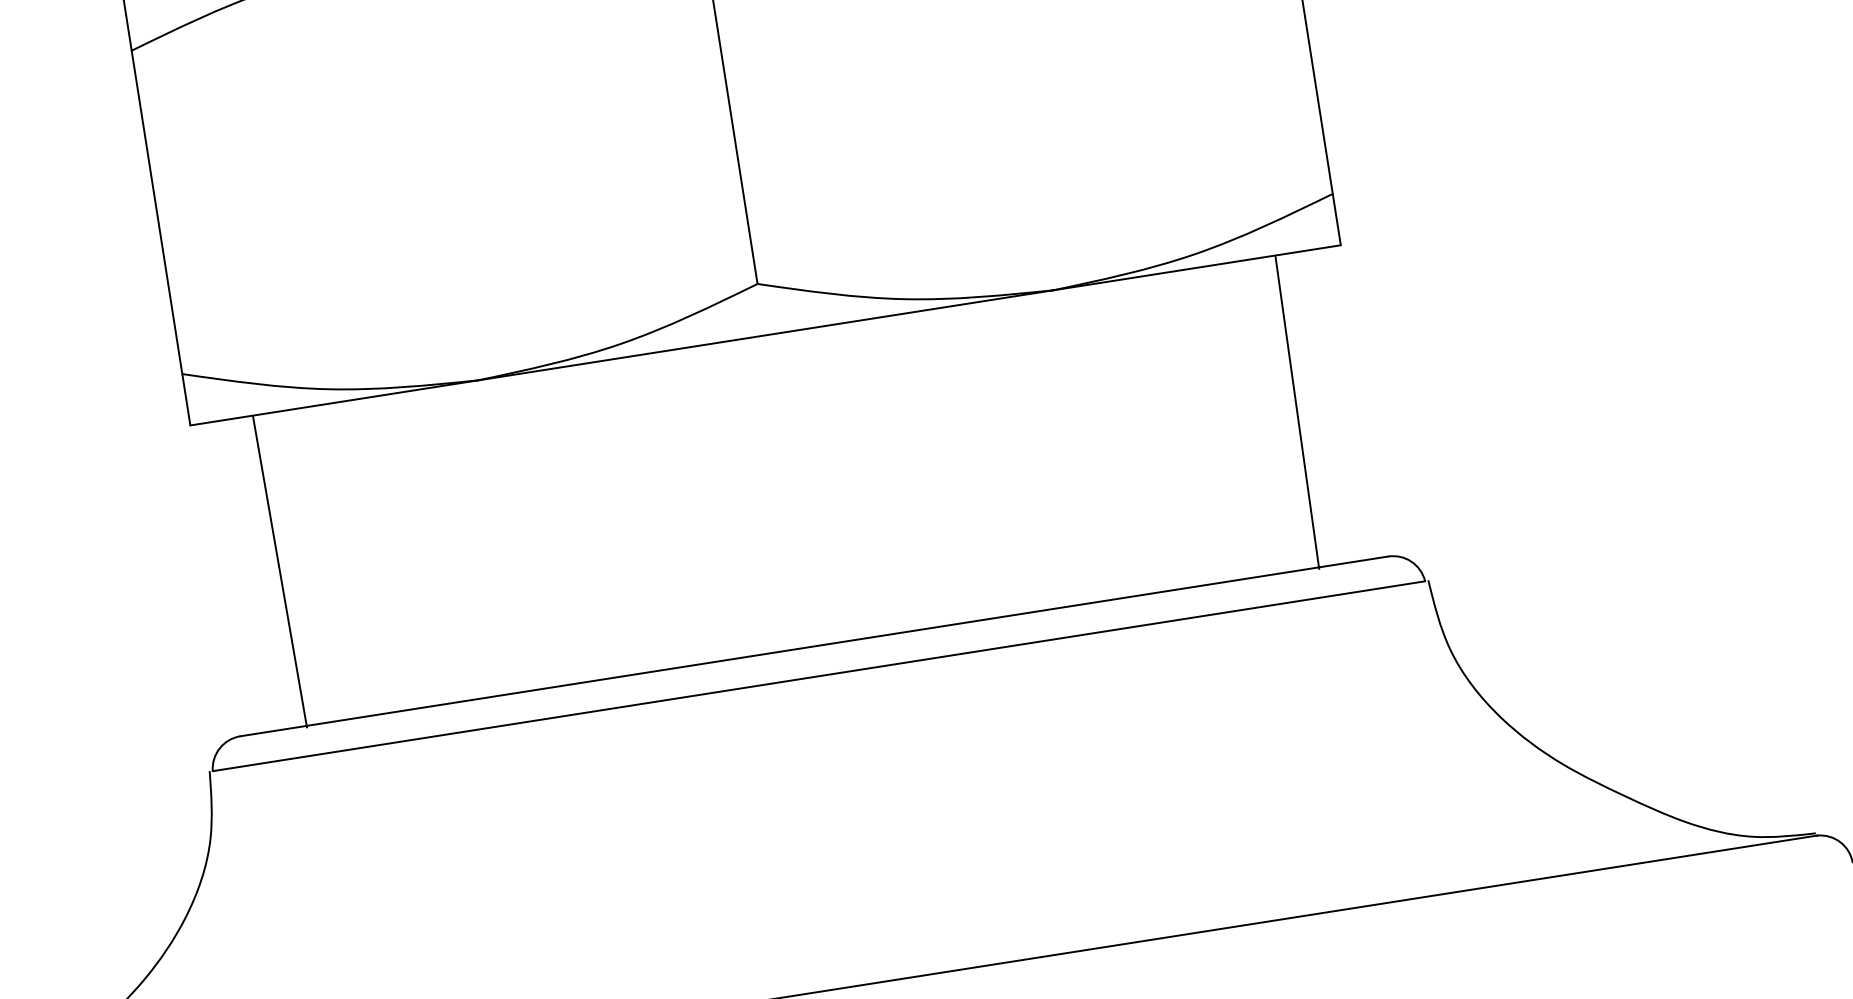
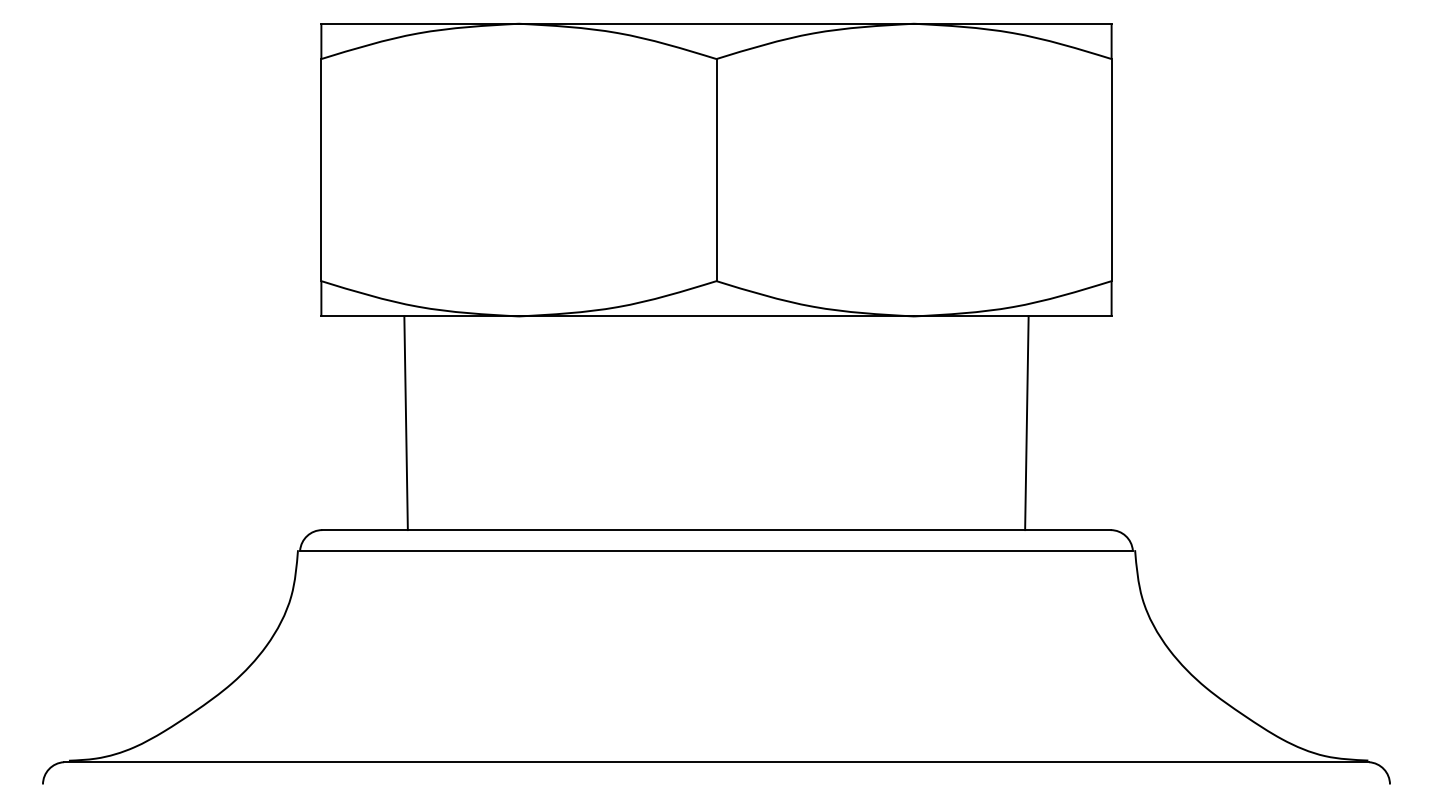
line: (1296, 413) -> (1026, 423), moved
line: (279, 572) -> (405, 423), moved

